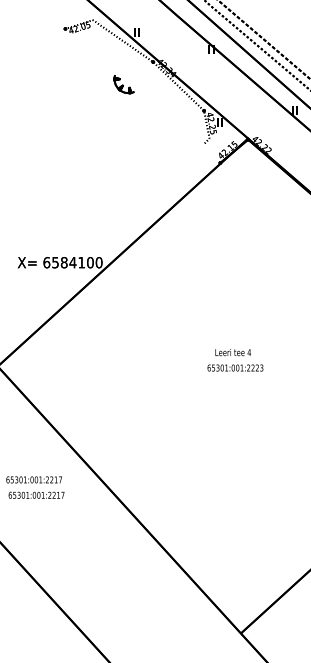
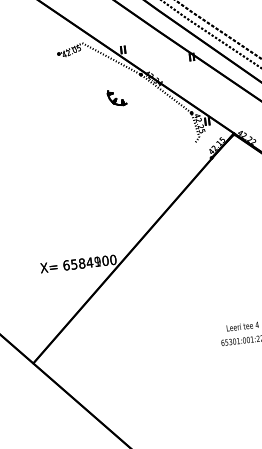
text: (81, 262) -> (97, 261), 6584100 -> 6584900

